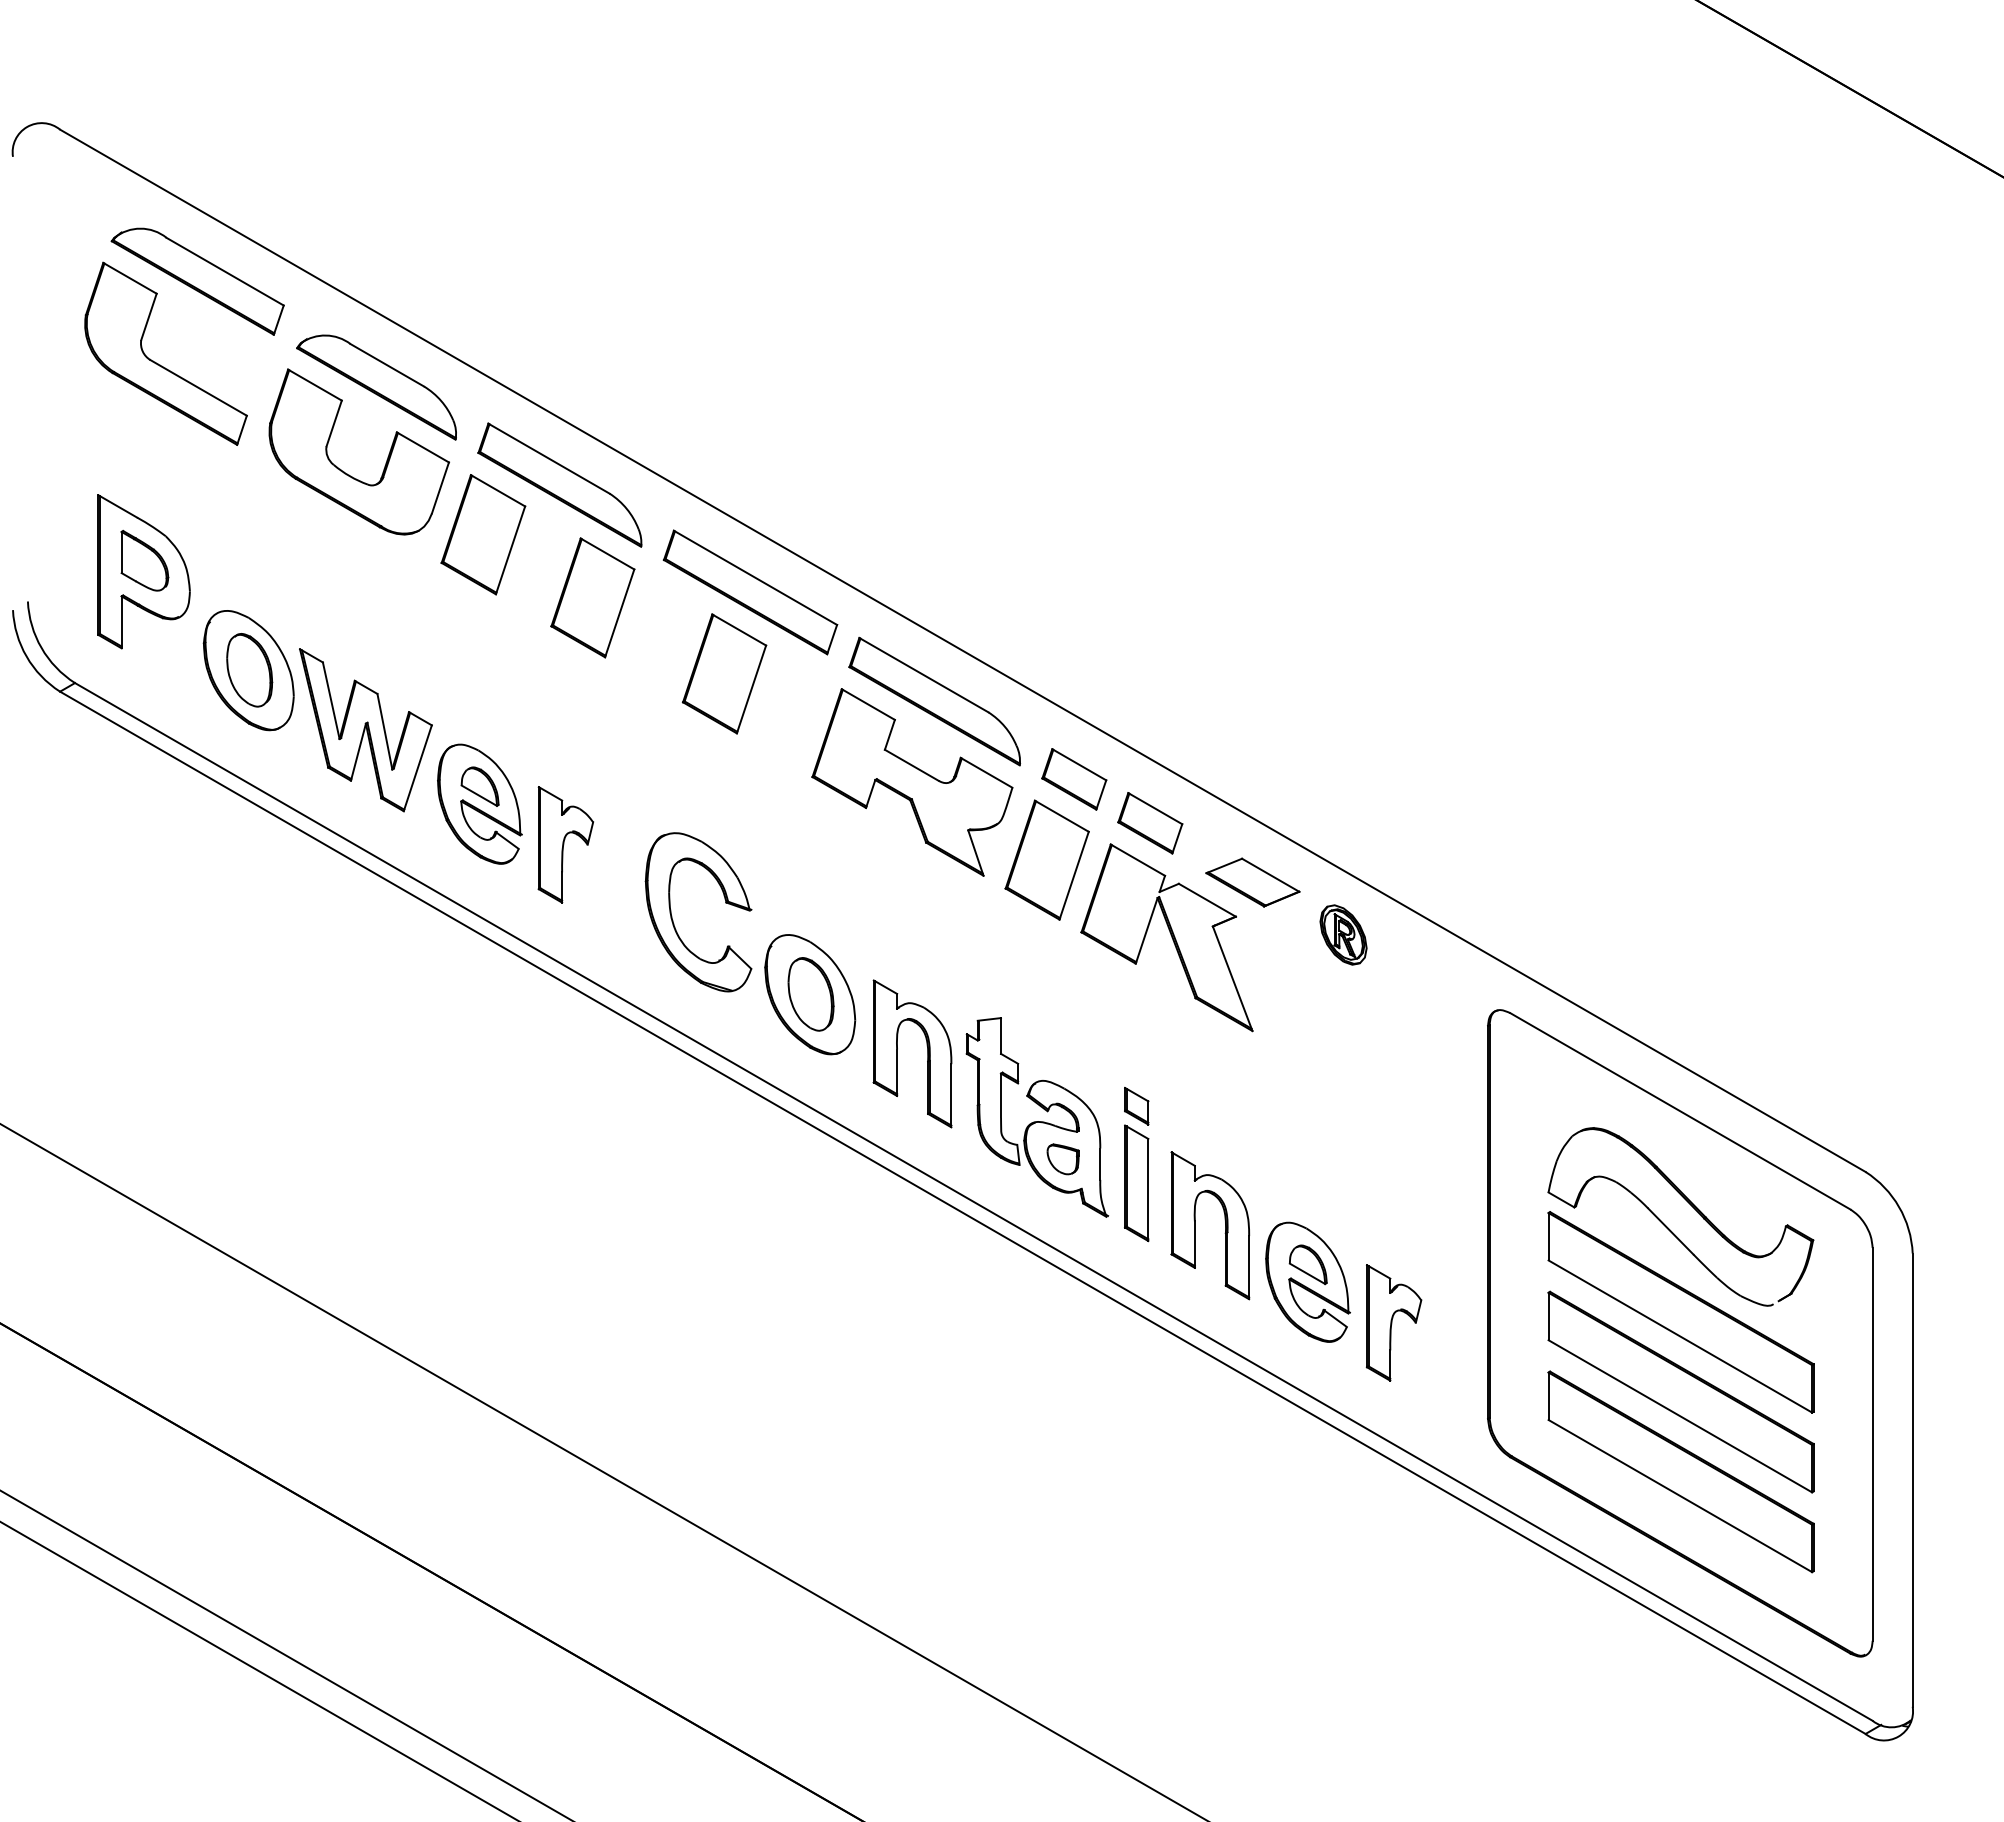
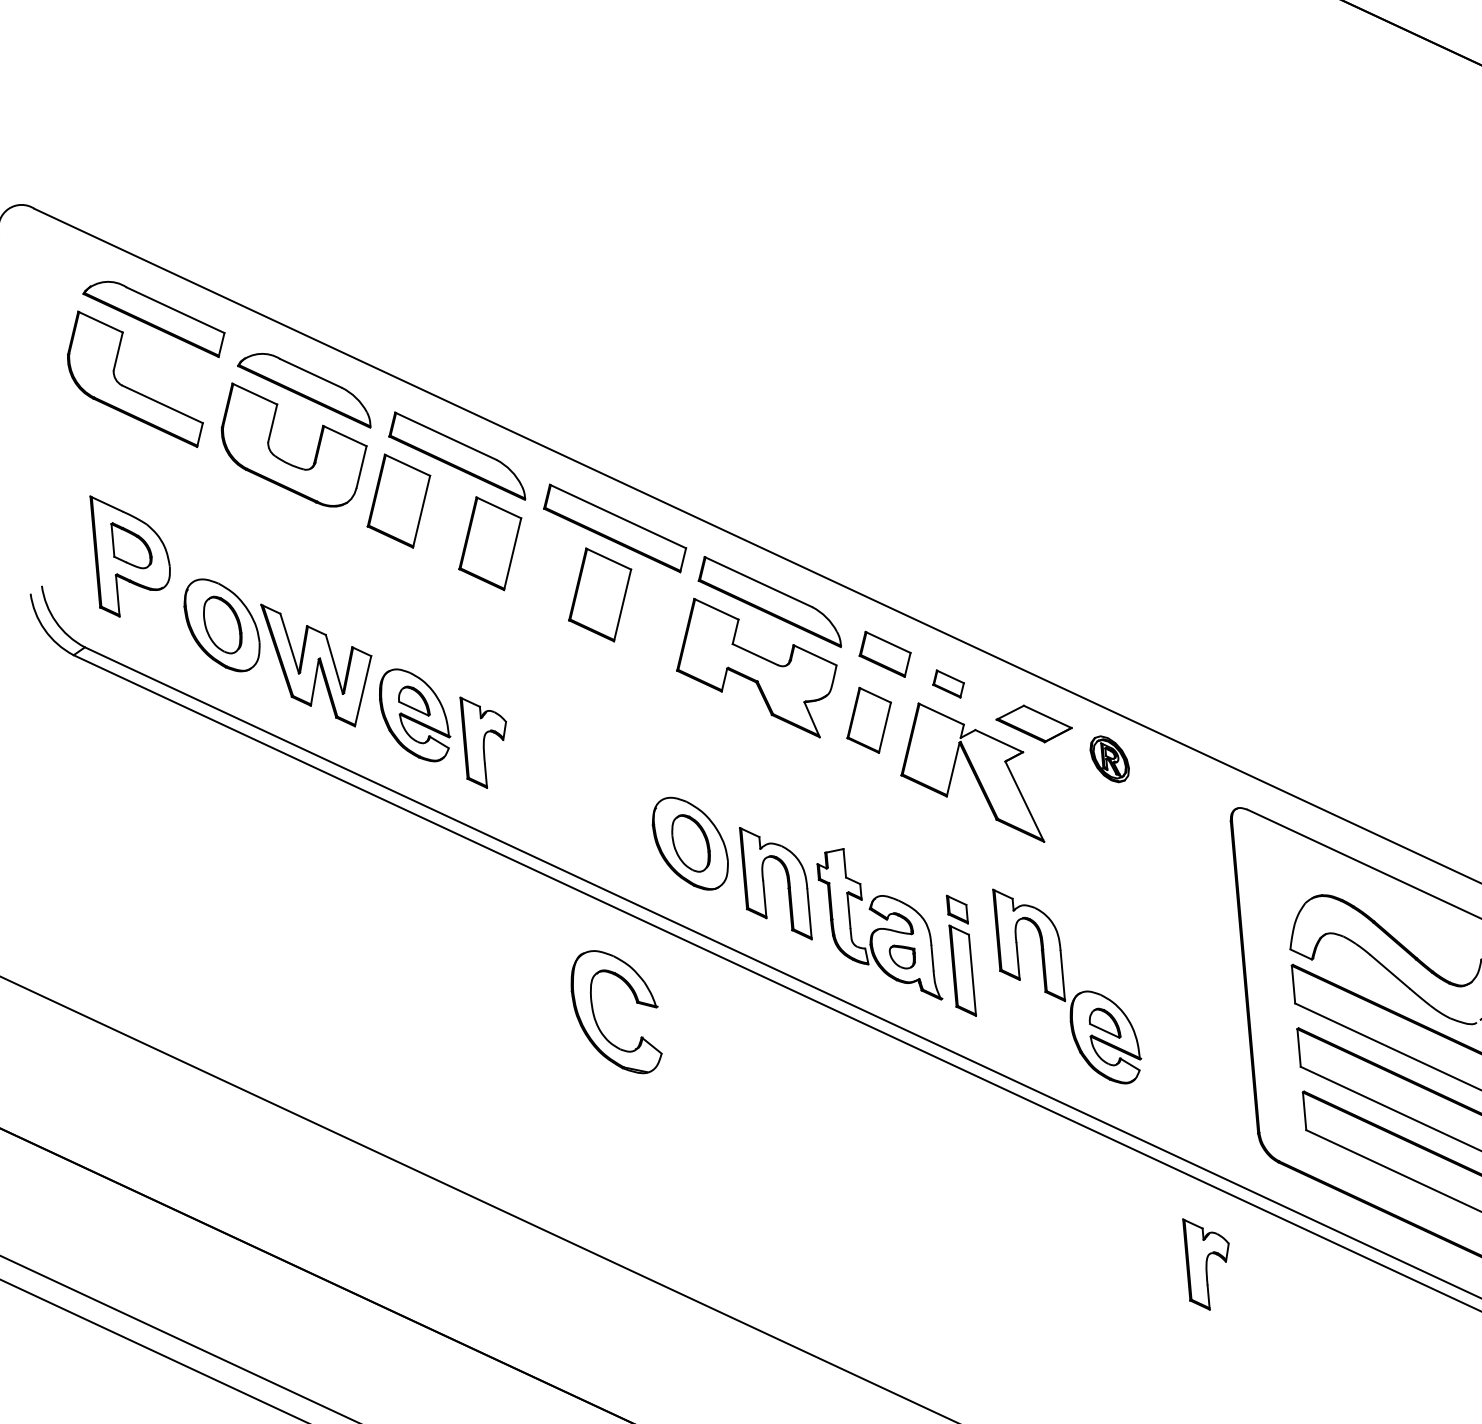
part: (1150, 823) -> (948, 684), size x0.6
part: (1046, 859) -> (868, 719), size x0.7
part: (673, 920) -> (596, 1020), moved
part: (1224, 1220) -> (1039, 940), moved
part: (1393, 1322) -> (1208, 1263), moved

